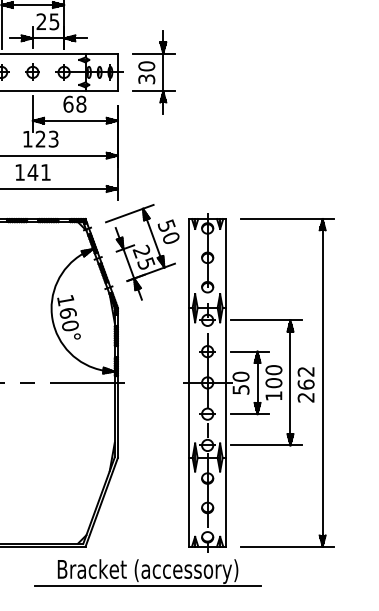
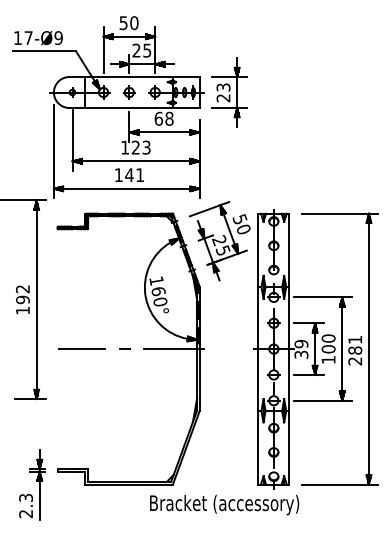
text: (146, 72) -> (223, 92), 30 -> 23
text: (306, 378) -> (355, 345), 262 -> 281
text: (241, 383) -> (301, 349), 50 -> 39
line: (147, 586) -> (224, 517), removed

